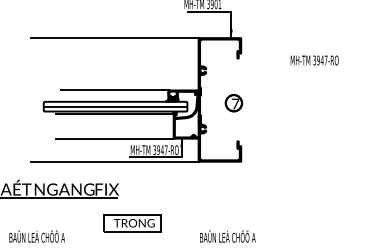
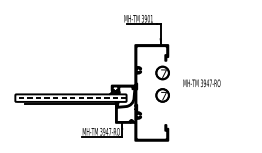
line: (115, 38) -> (70, 45), removed
text: (314, 60) -> (201, 83), moved
part: (233, 74) -> (162, 73), added
line: (114, 90) -> (70, 85), removed
line: (115, 106) -> (70, 98), solid -> dashed
line: (115, 138) -> (70, 122), removed
line: (115, 161) -> (70, 140), removed

